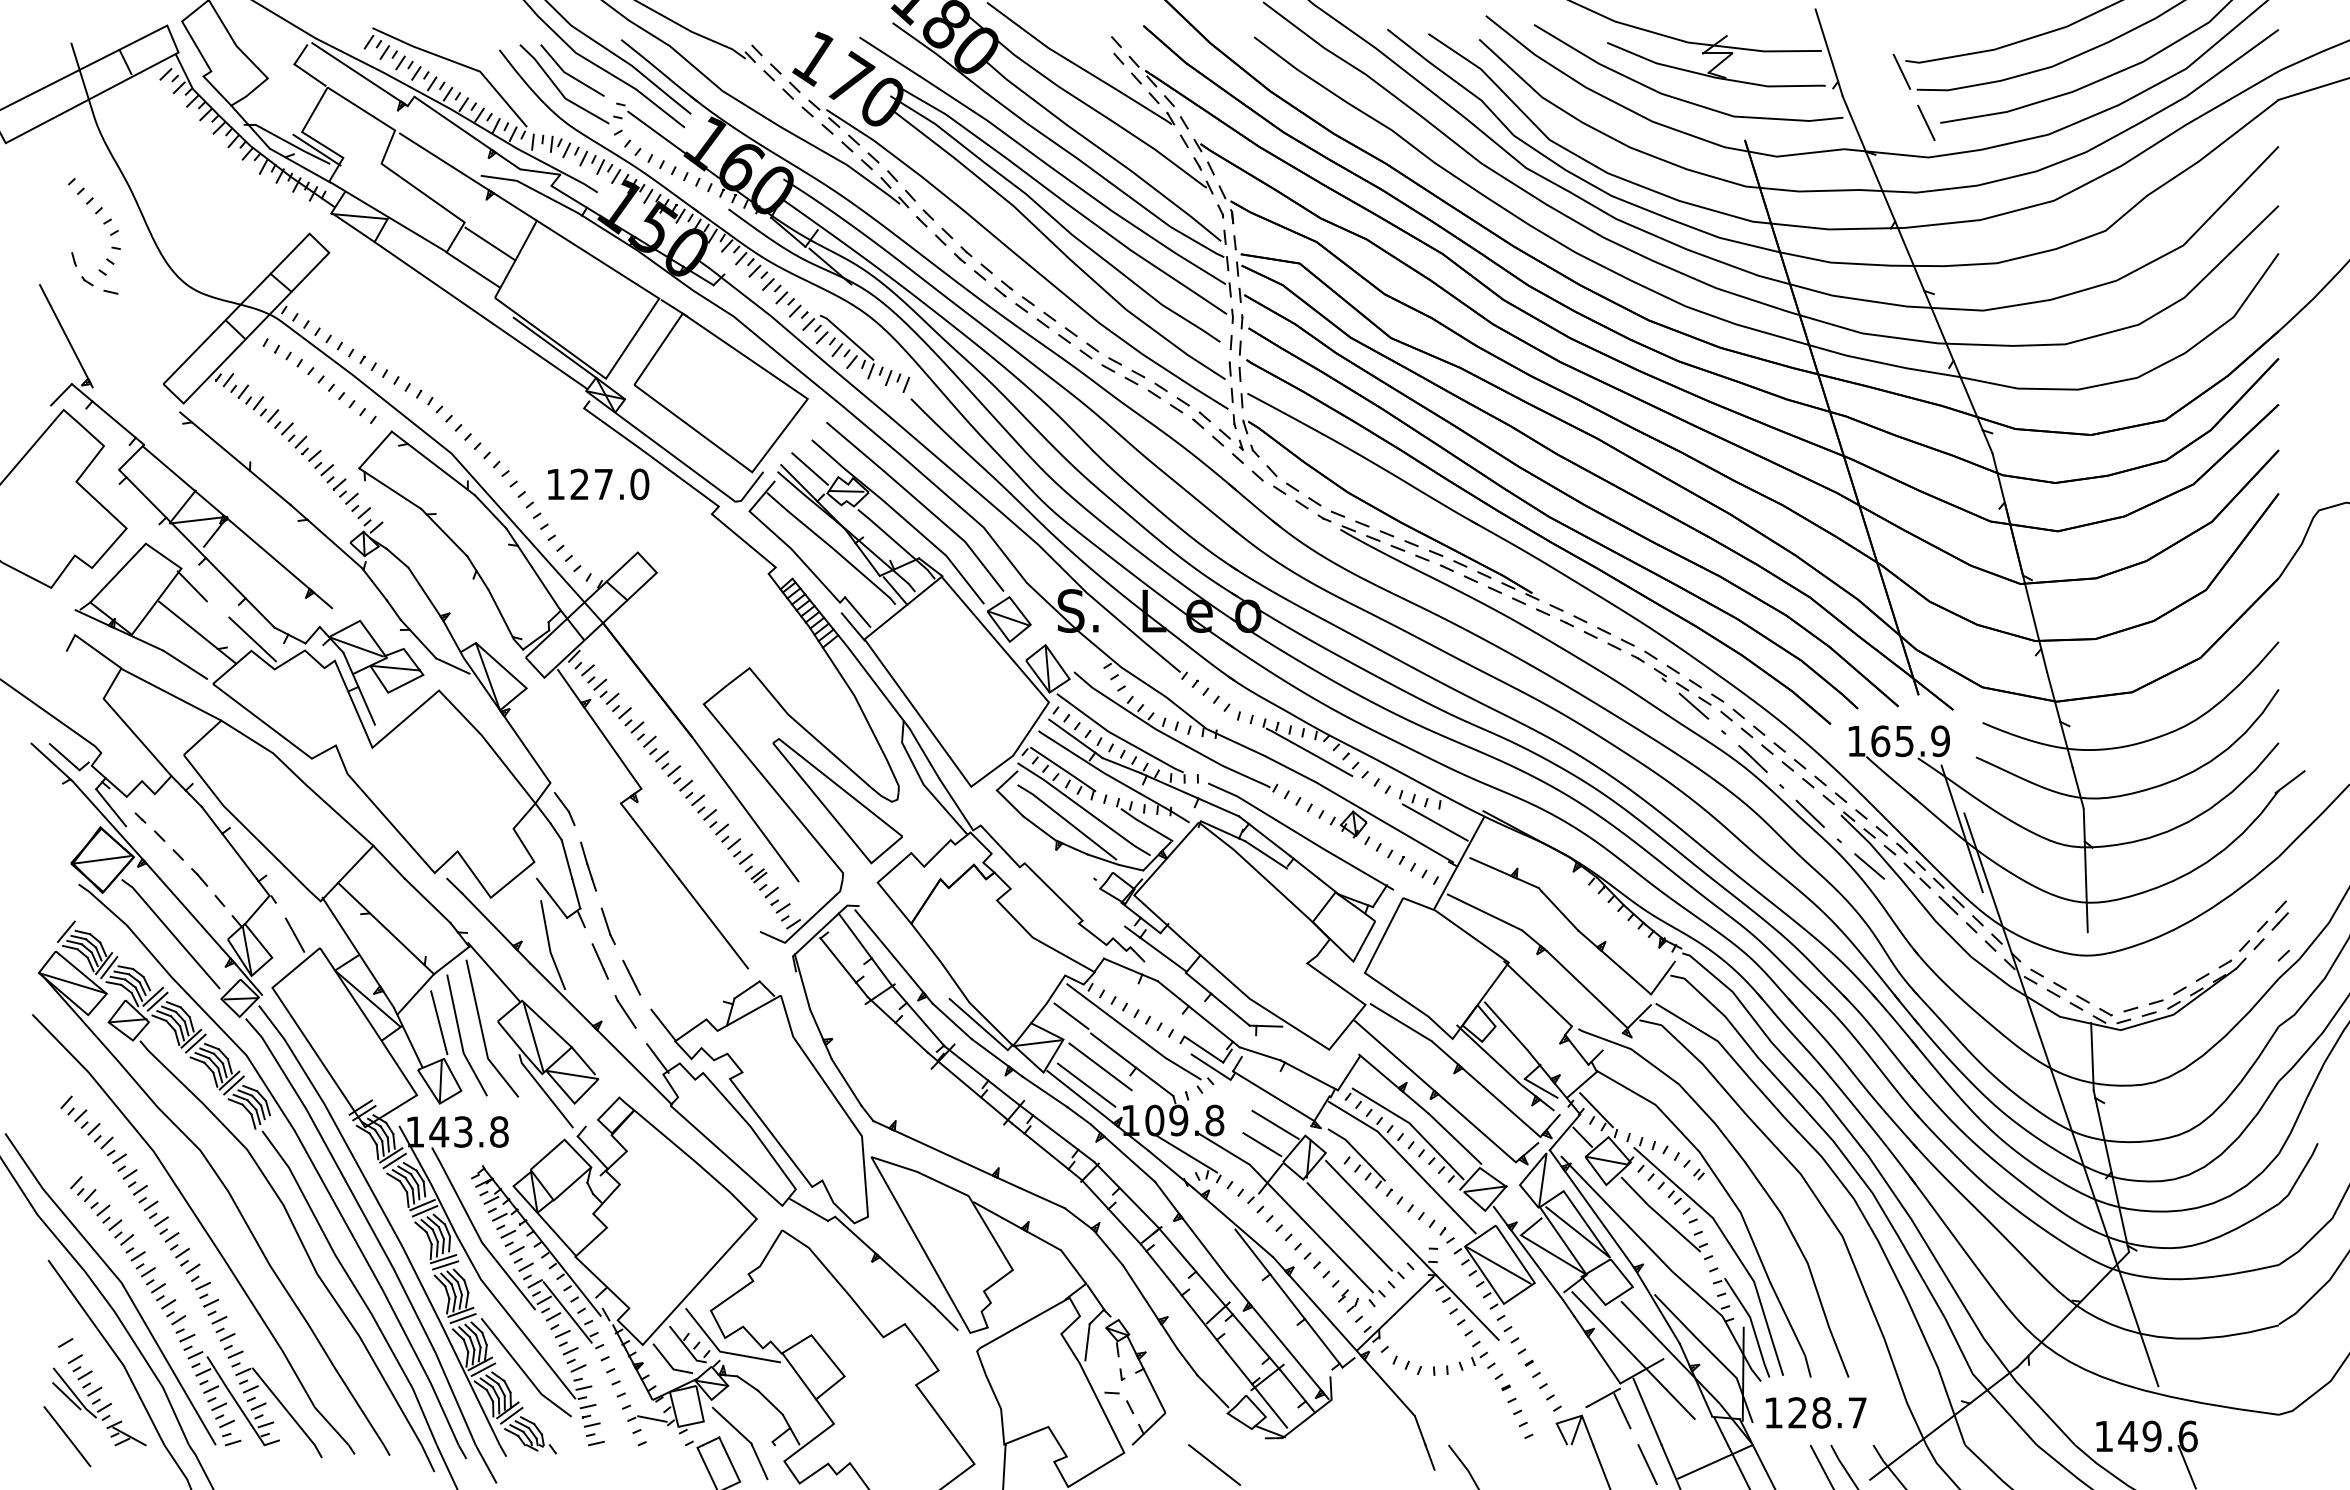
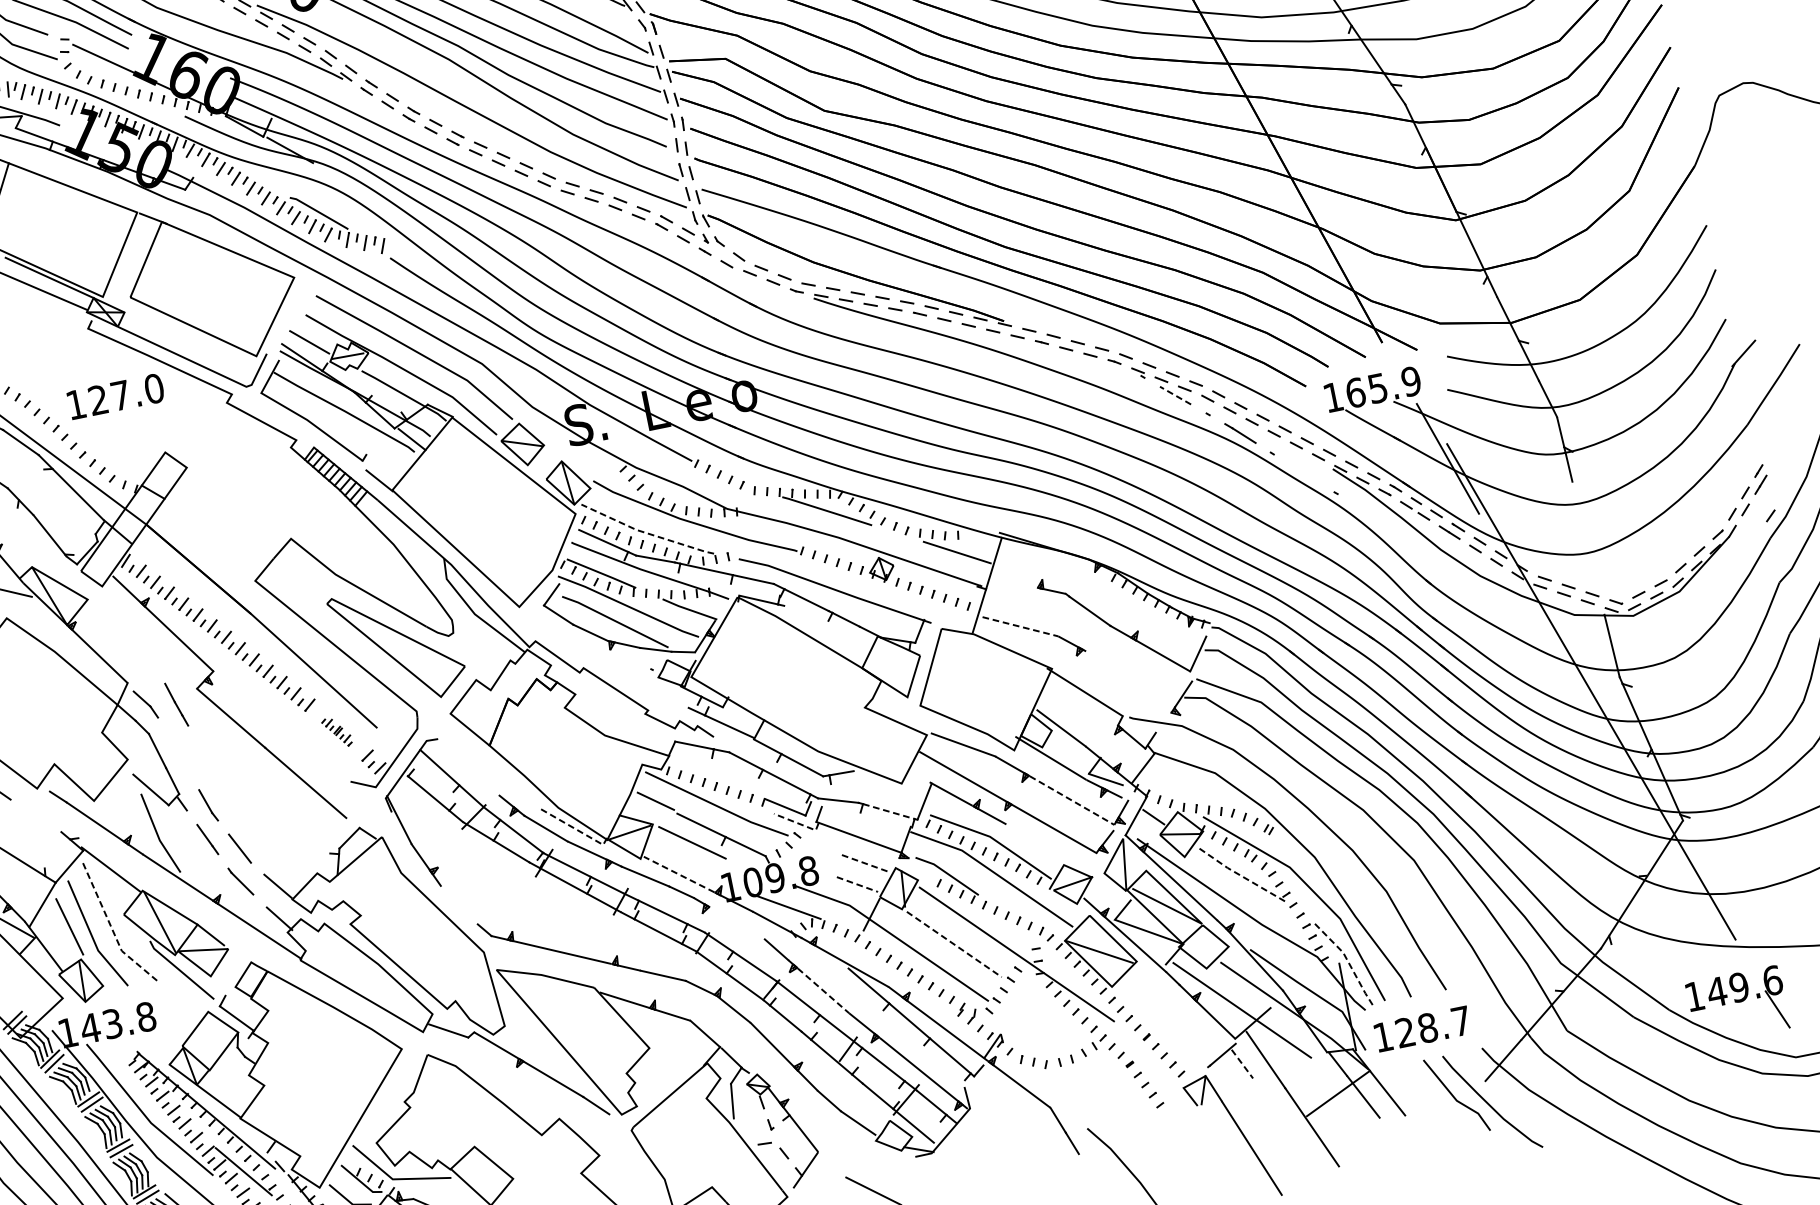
line: (857, 611) -> (380, 465), removed
line: (1693, 706) -> (1175, 395), solid -> dashed
line: (1118, 736) -> (646, 532), solid -> dashed
line: (1809, 813) -> (1303, 473), removed
line: (1266, 854) -> (806, 614), removed
line: (588, 866) -> (176, 704), moved
line: (1490, 866) -> (1016, 582), removed
line: (1869, 866) -> (1368, 511), removed
part: (756, 877) -> (337, 731), size x0.6
line: (427, 900) -> (35, 815), removed
line: (2086, 905) -> (1577, 506), removed
line: (1485, 912) -> (1020, 626), solid -> dashed
line: (882, 943) -> (466, 769), removed
line: (1586, 989) -> (1129, 679), removed
line: (982, 1027) -> (575, 828), solid -> dashed
line: (482, 1034) -> (112, 929), solid -> dashed
line: (1214, 1069) -> (798, 823), solid -> dashed
line: (1310, 1076) -> (889, 812), solid -> dashed
line: (846, 1082) -> (459, 905), removed
line: (1086, 1084) -> (682, 861), removed
line: (1080, 1096) -> (679, 874), solid -> dashed
line: (1502, 1103) -> (1072, 800), solid -> dashed
line: (1596, 1110) -> (1161, 789), removed
line: (1276, 1125) -> (867, 864), solid -> dashed
line: (1454, 1138) -> (1034, 842), removed
line: (1263, 1145) -> (858, 885), solid -> dashed
line: (1130, 1159) -> (737, 923), removed
line: (1659, 1215) -> (1239, 875), solid -> dashed
line: (1349, 1226) -> (953, 944), solid -> dashed
line: (1204, 1247) -> (823, 991), solid -> dashed
line: (1406, 1302) -> (1021, 1003), removed
line: (1752, 1324) -> (1346, 958), solid -> dashed
line: (1622, 1411) -> (1242, 1064), solid -> dashed
line: (1647, 1464) -> (1275, 1108), removed

